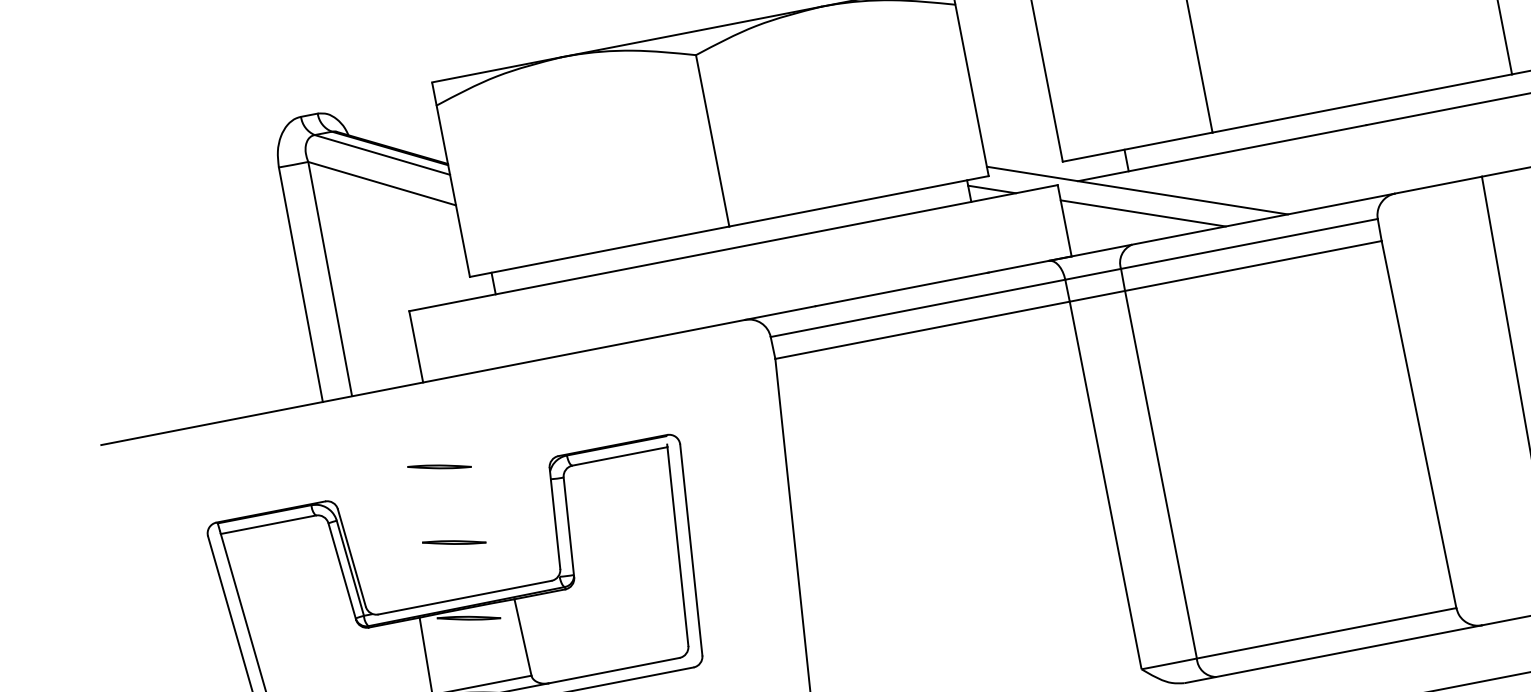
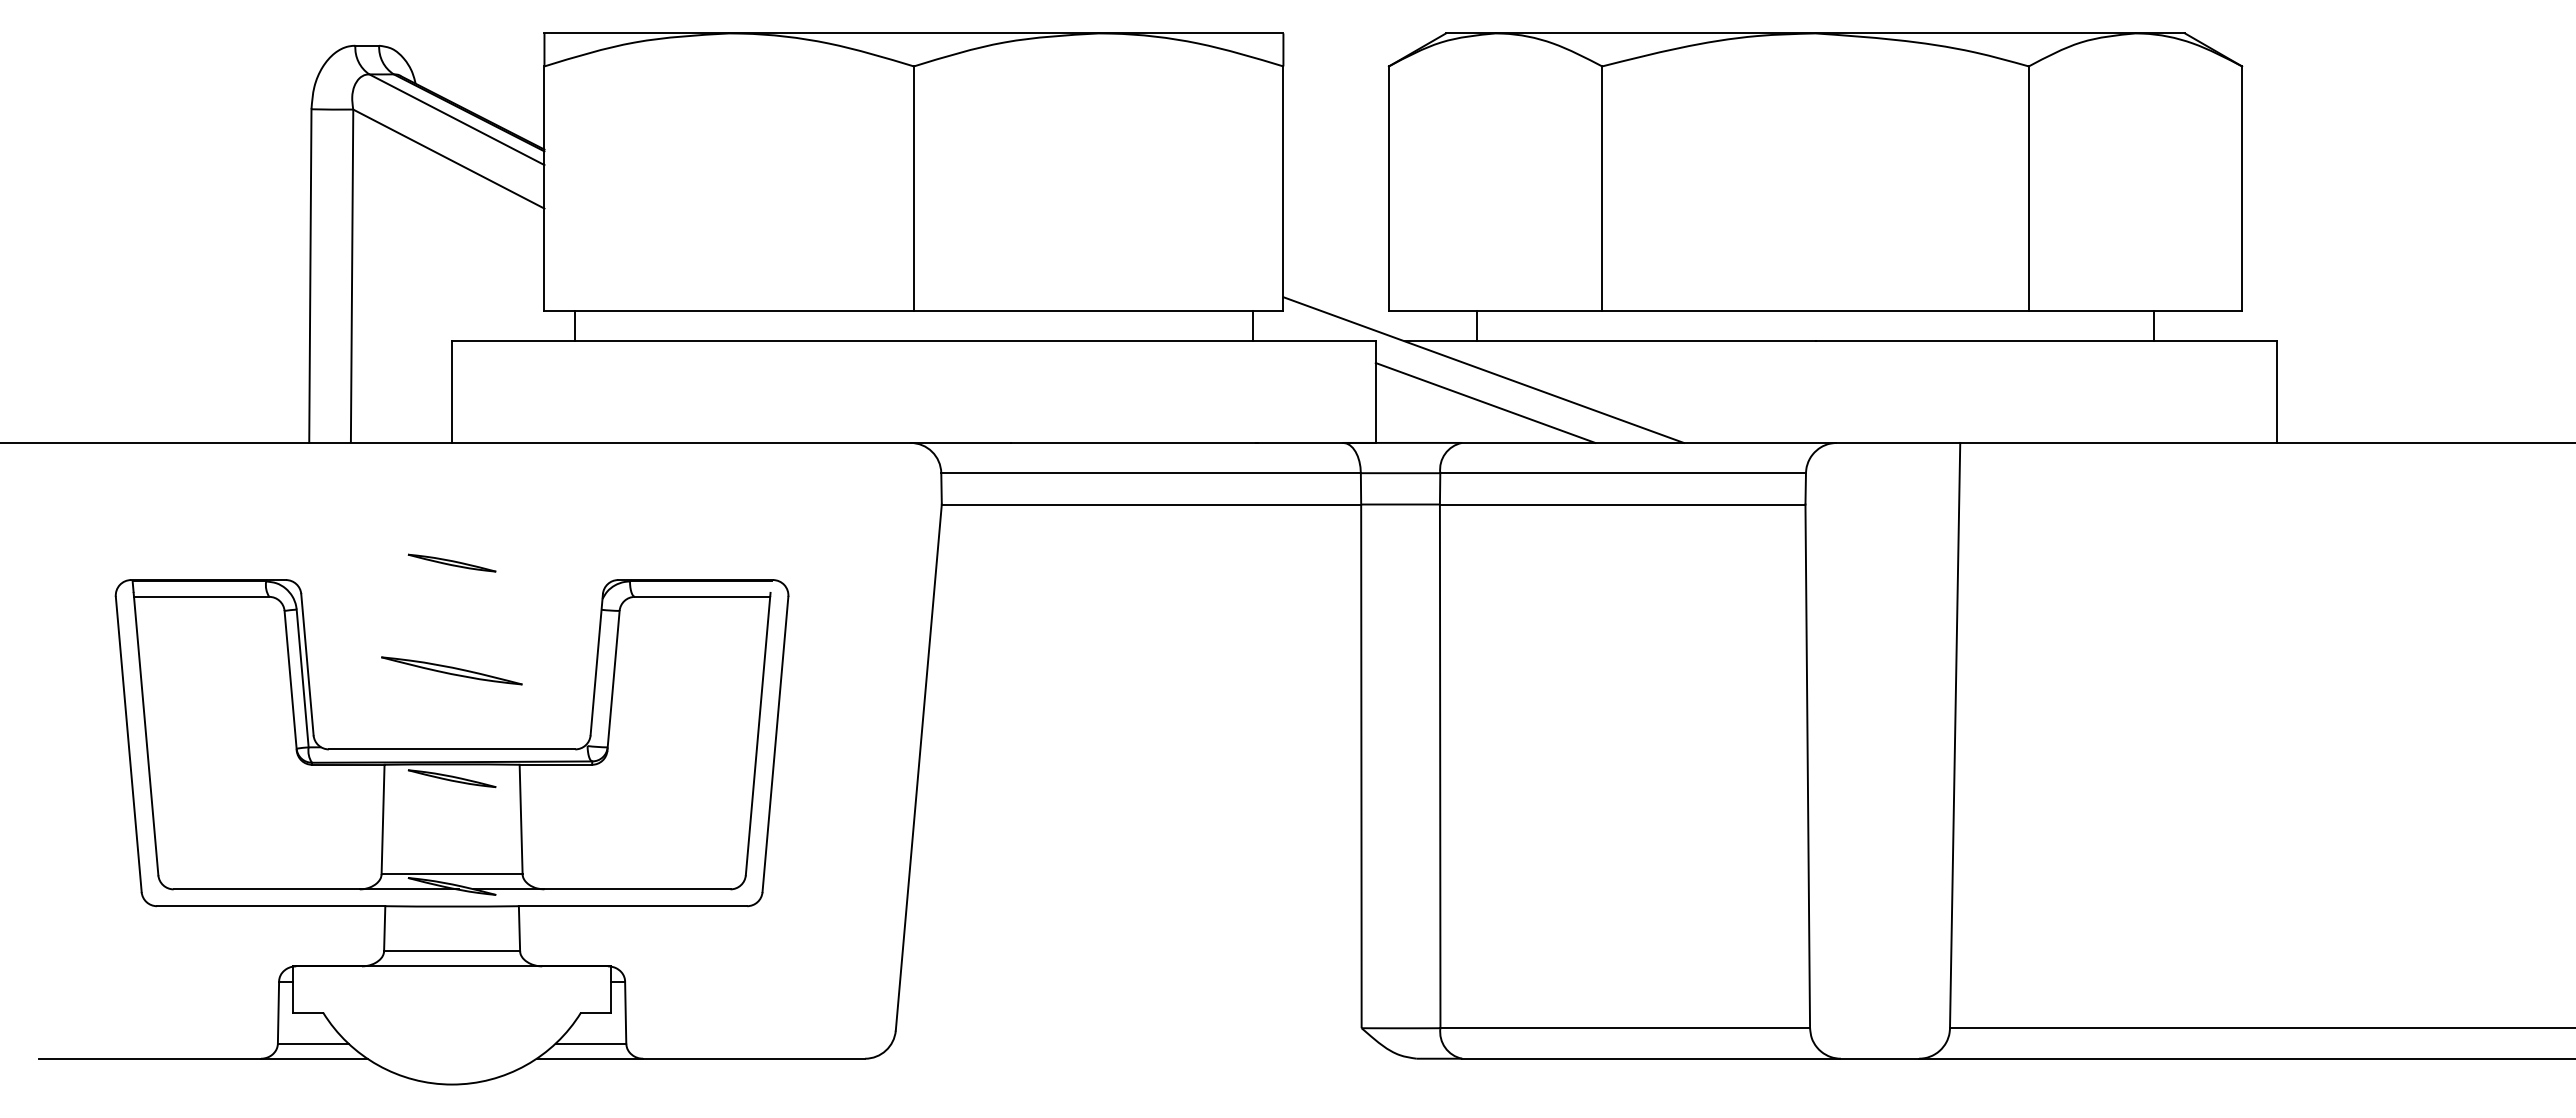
line: (992, 189) -> (1284, 329), removed
part: (454, 542) -> (452, 670), size x1.6

